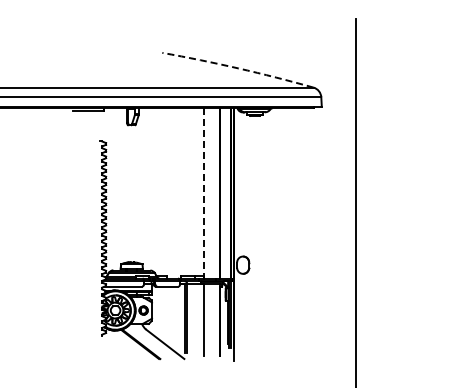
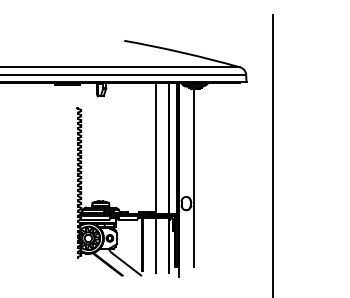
arc: (238, 68) -> (182, 52), dashed -> solid
line: (204, 193) -> (156, 148), dashed -> solid
line: (253, 231) -> (194, 177), added

